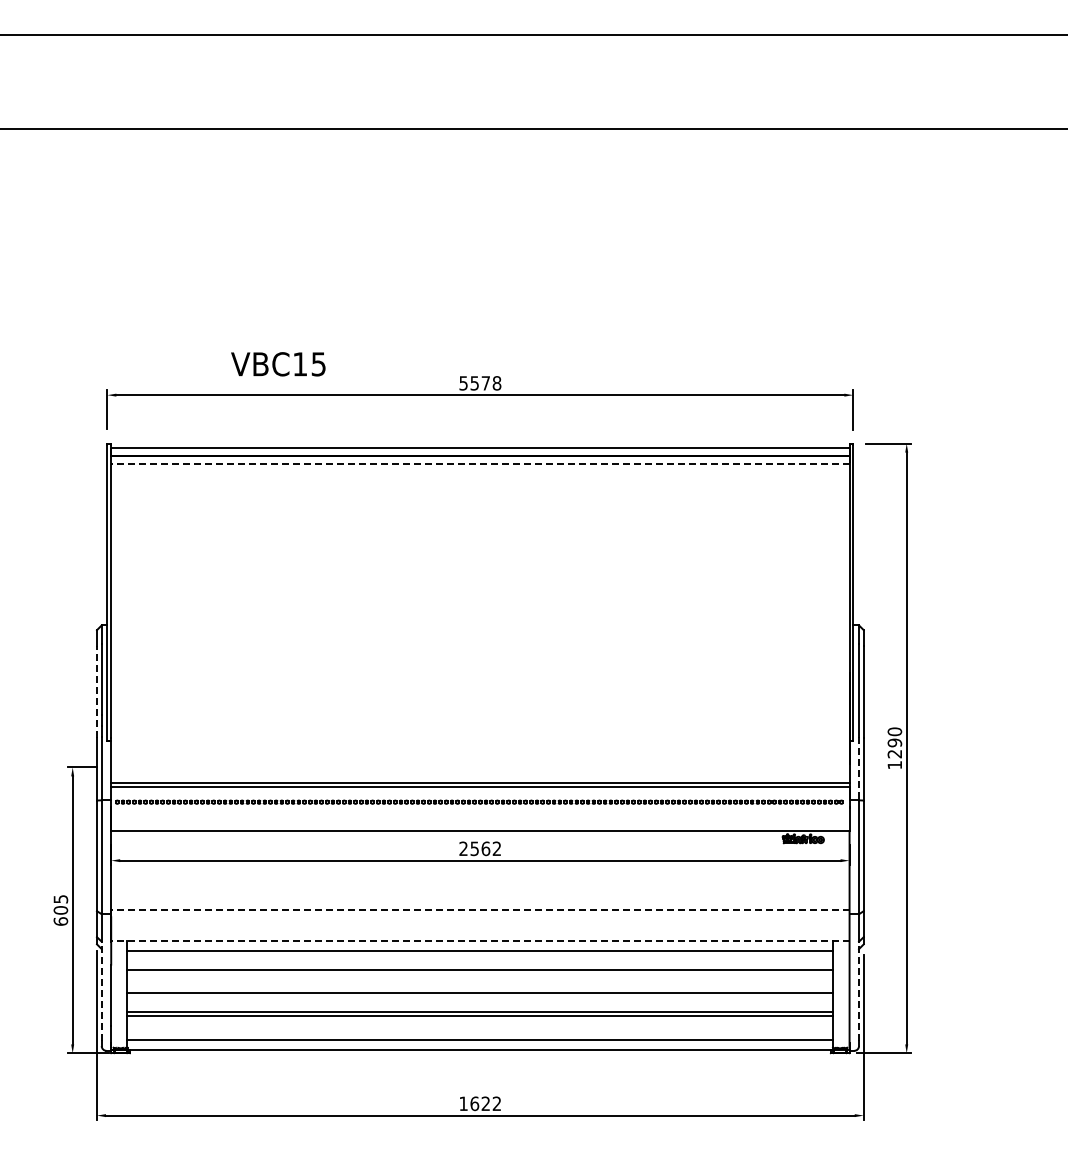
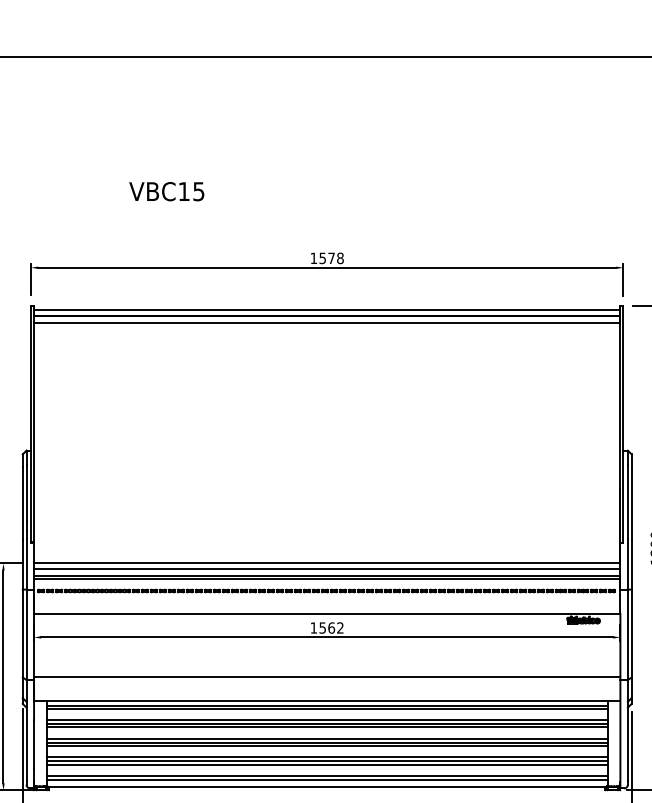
text: (278, 364) -> (166, 191), moved
text: (463, 383) -> (313, 258), 5578 -> 1578
line: (479, 464) -> (326, 322), dashed -> solid
line: (97, 691) -> (23, 503), dashed -> solid
line: (480, 767) -> (327, 563), added
line: (859, 768) -> (628, 564), dashed -> solid
line: (480, 774) -> (327, 569), added
text: (463, 848) -> (313, 627), 2562 -> 1562
line: (479, 910) -> (326, 677), dashed -> solid
line: (479, 940) -> (326, 700), dashed -> solid
line: (480, 946) -> (327, 705), added
line: (480, 965) -> (327, 720), added
line: (480, 974) -> (327, 727), added
line: (480, 988) -> (327, 738), added
line: (101, 991) -> (26, 741), dashed -> solid
line: (859, 991) -> (628, 741), dashed -> solid
line: (480, 997) -> (327, 746), added
line: (480, 1020) -> (327, 764), added
line: (480, 1035) -> (327, 776), added

